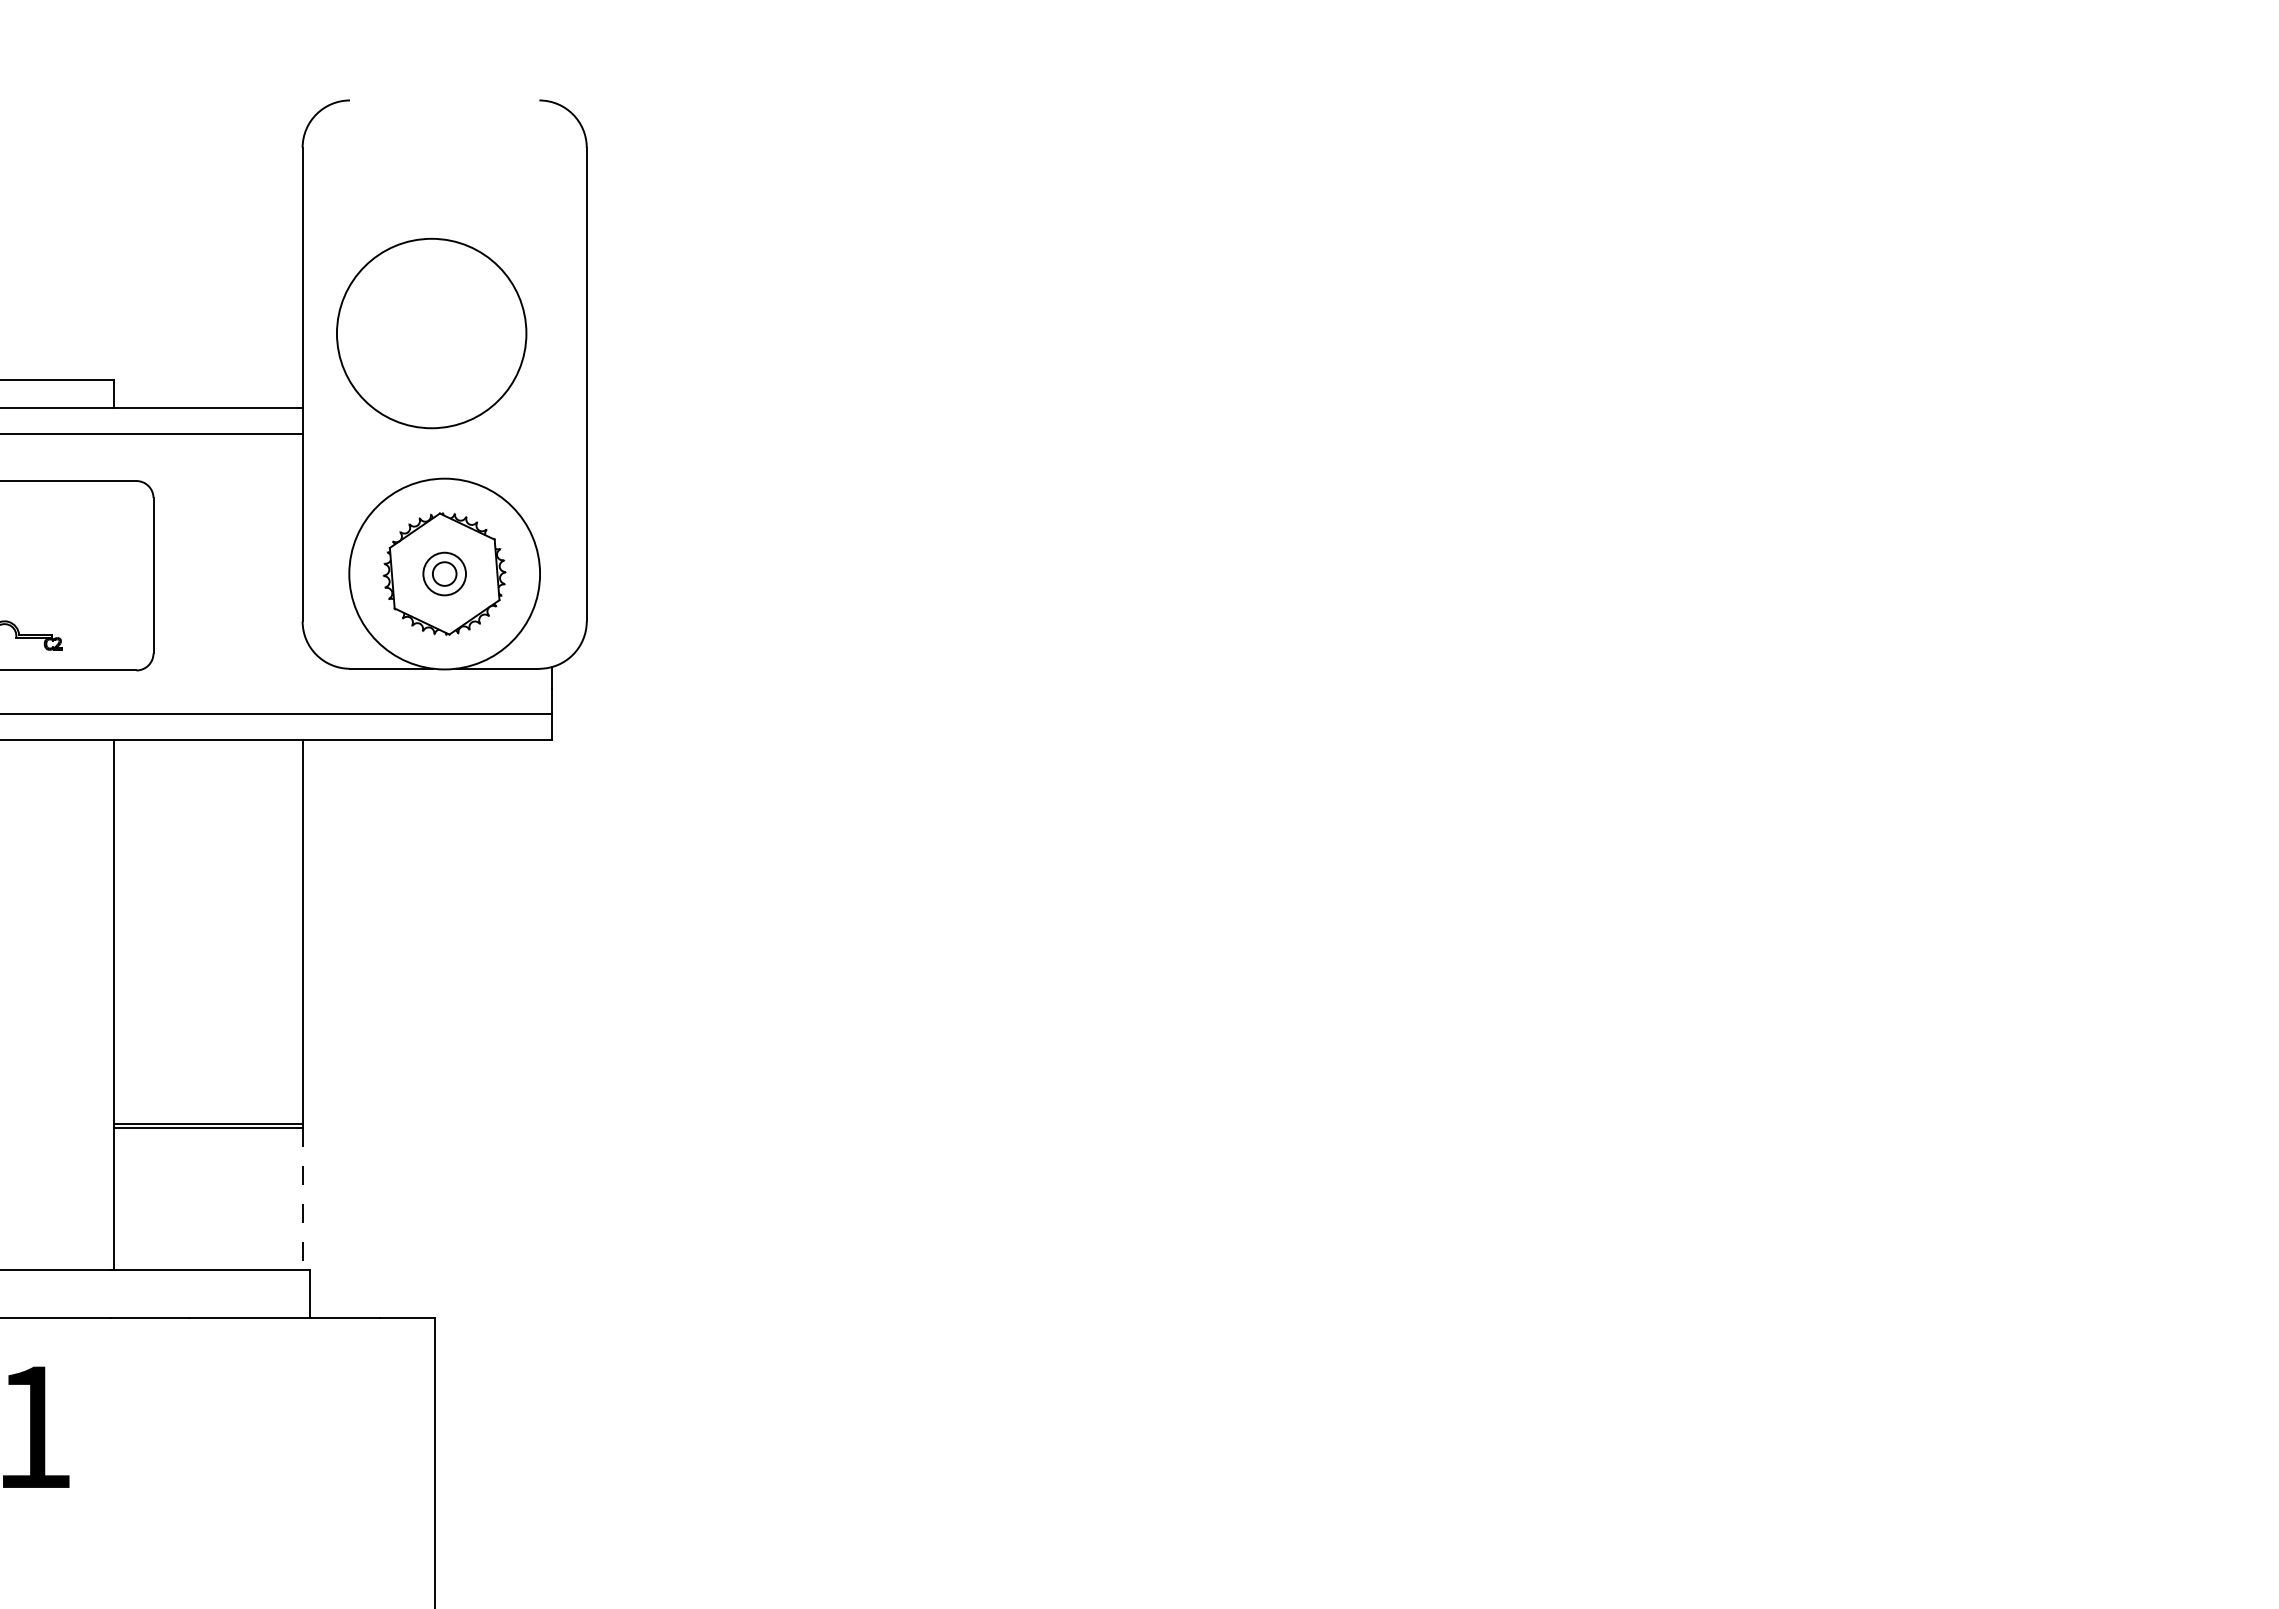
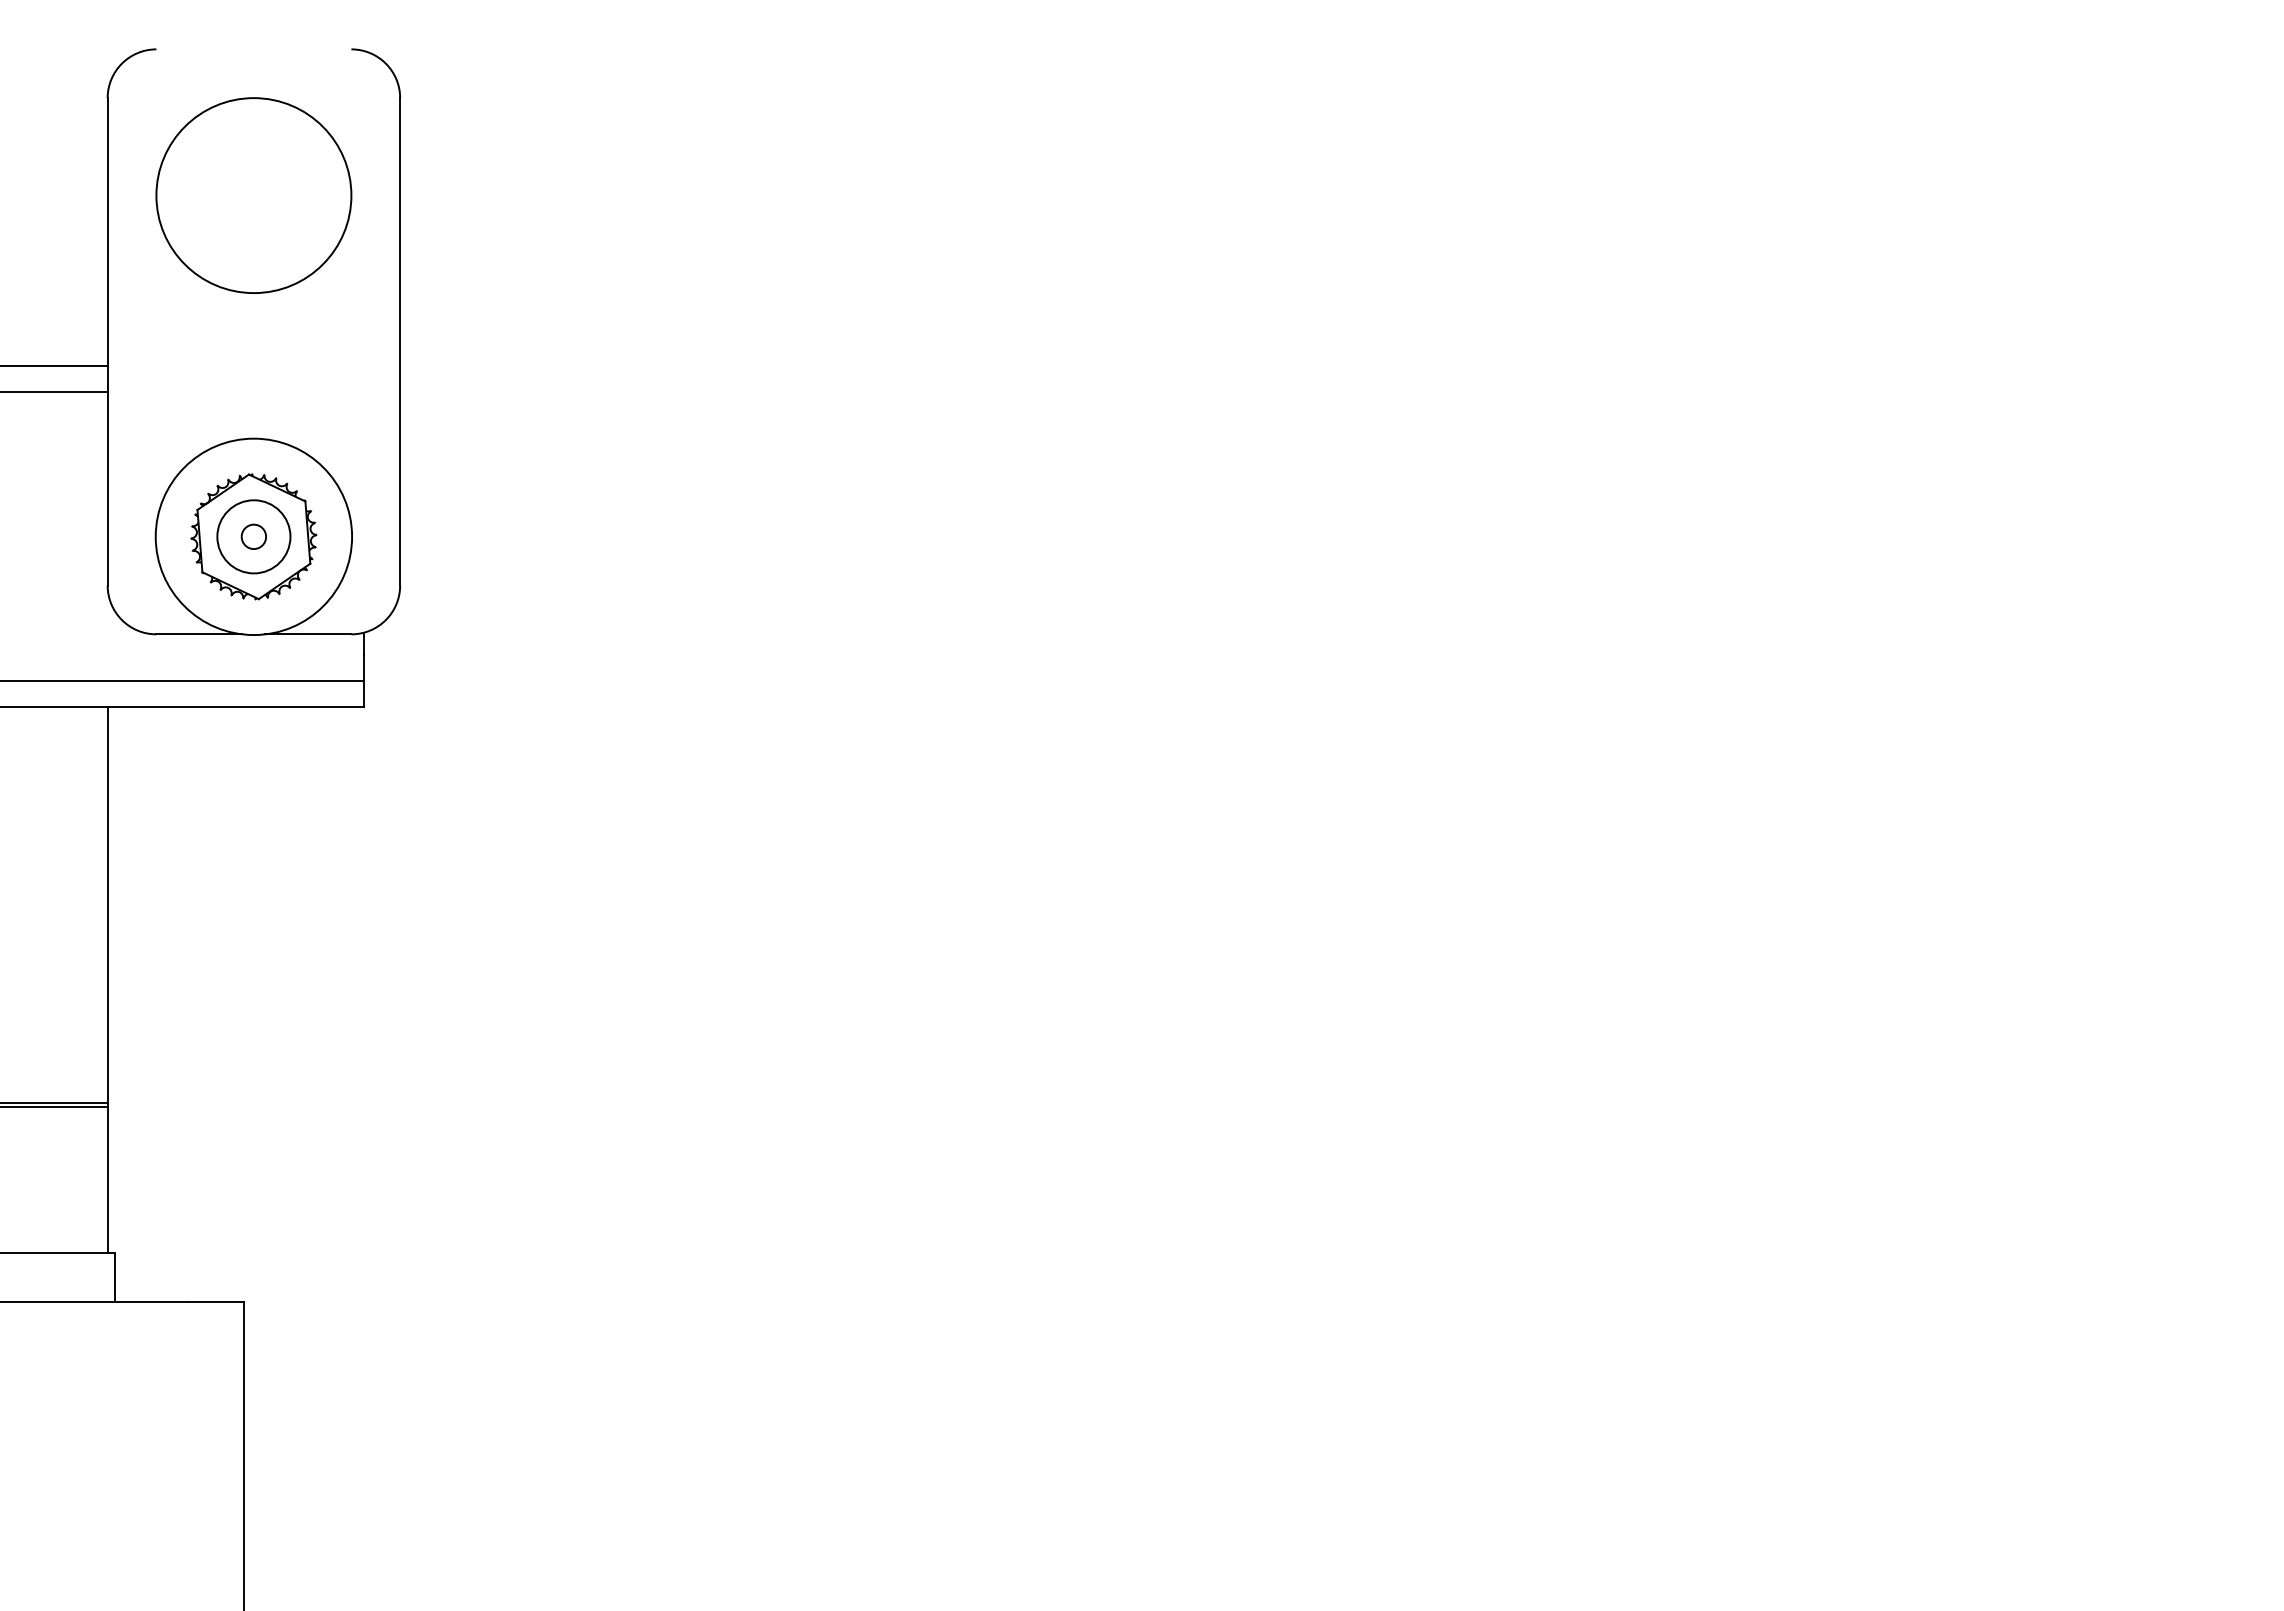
circle: (431, 333) -> (253, 195), moved
circle: (444, 573) -> (253, 536), size x1.67
line: (302, 1199) -> (107, 1180), dashed -> solid

